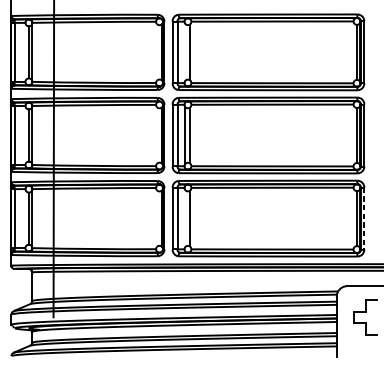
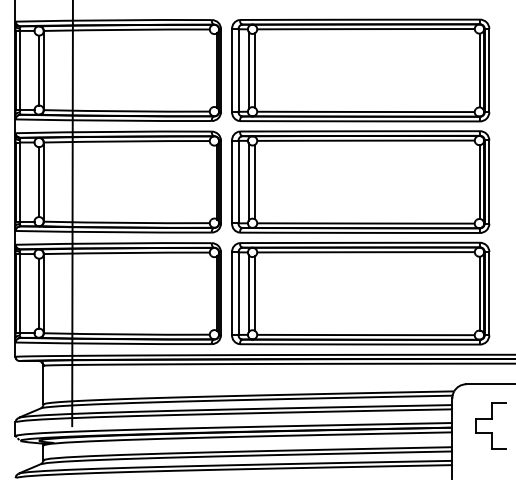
line: (184, 52) -> (248, 70), added
line: (184, 218) -> (248, 293), added
line: (364, 218) -> (489, 293), dashed -> solid

